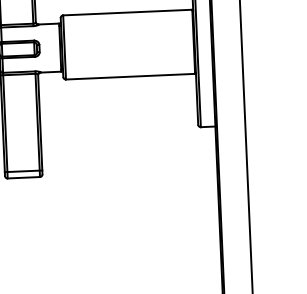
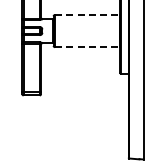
line: (128, 13) -> (87, 15), solid -> dashed
line: (130, 77) -> (87, 47), solid -> dashed

